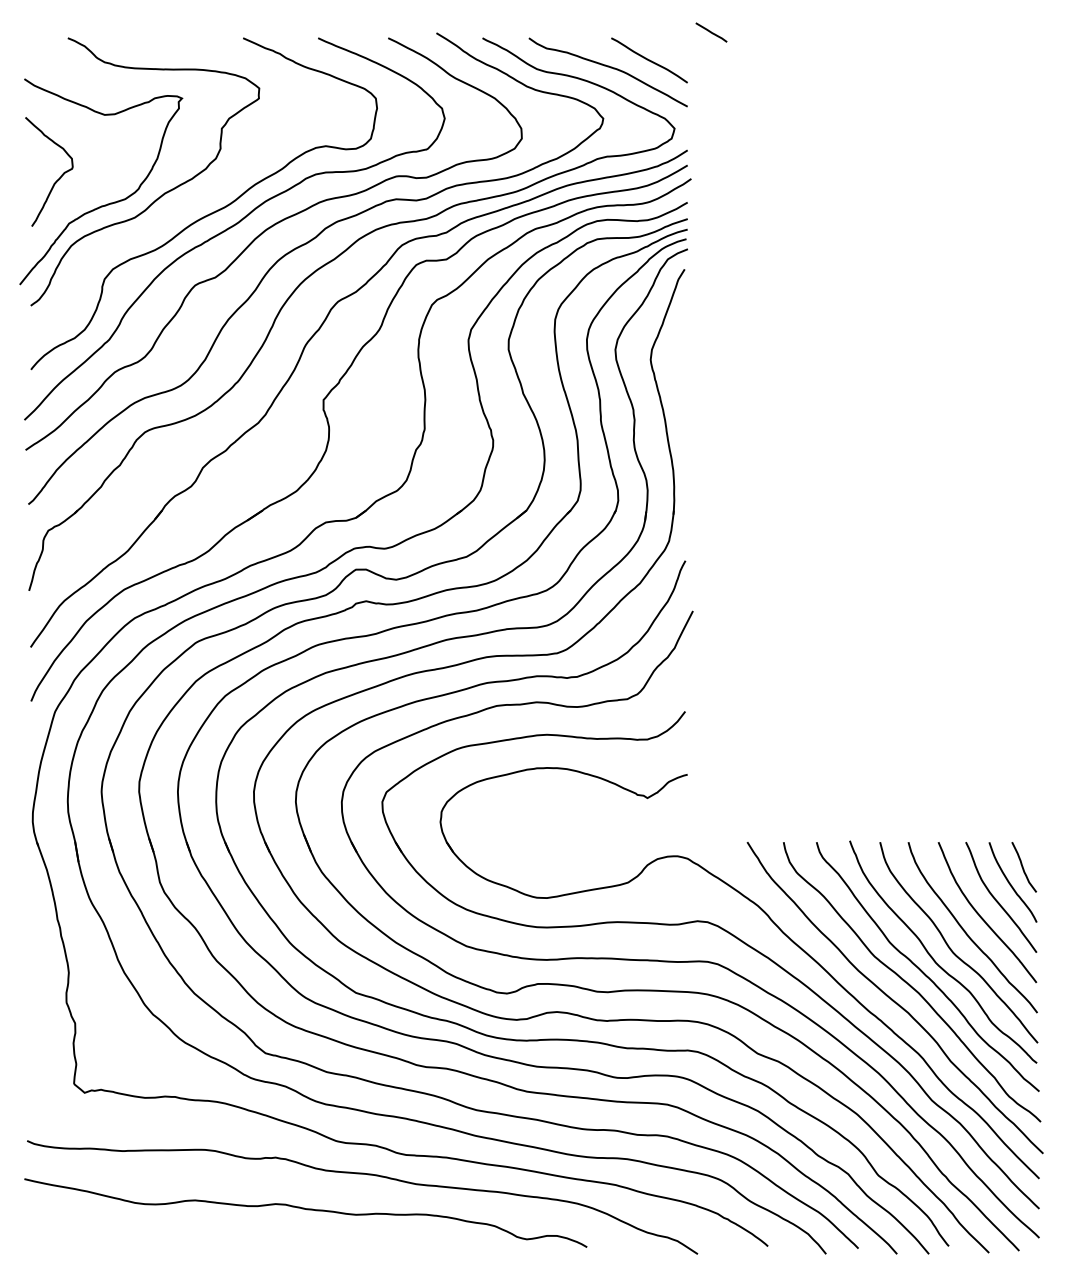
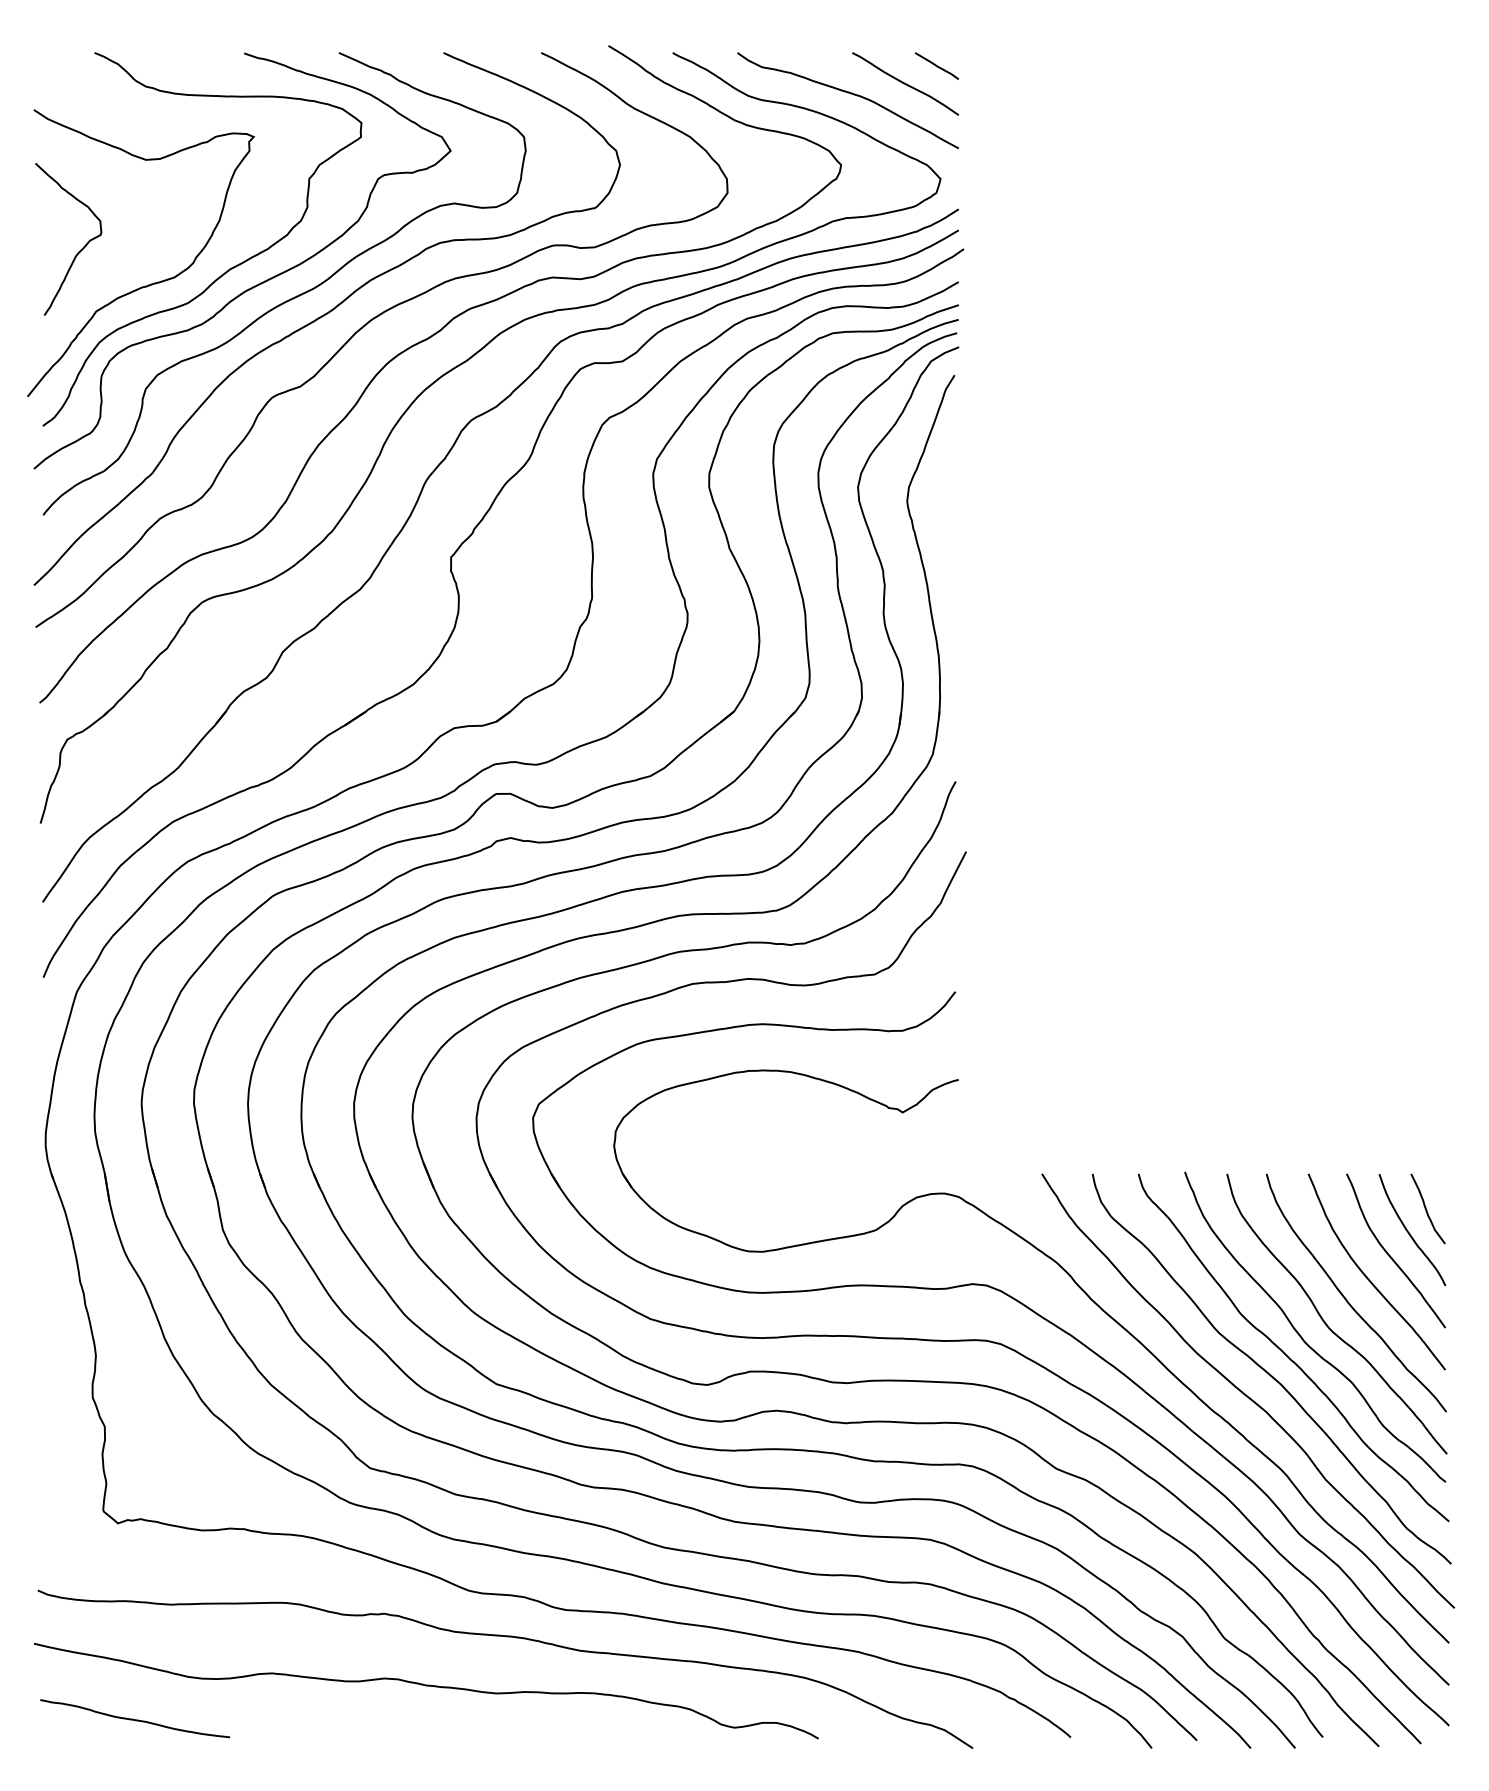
line: (711, 32) -> (936, 65), moved
curve: (182, 205) -> (254, 285), added
curve: (97, 1233) -> (135, 1719), added

